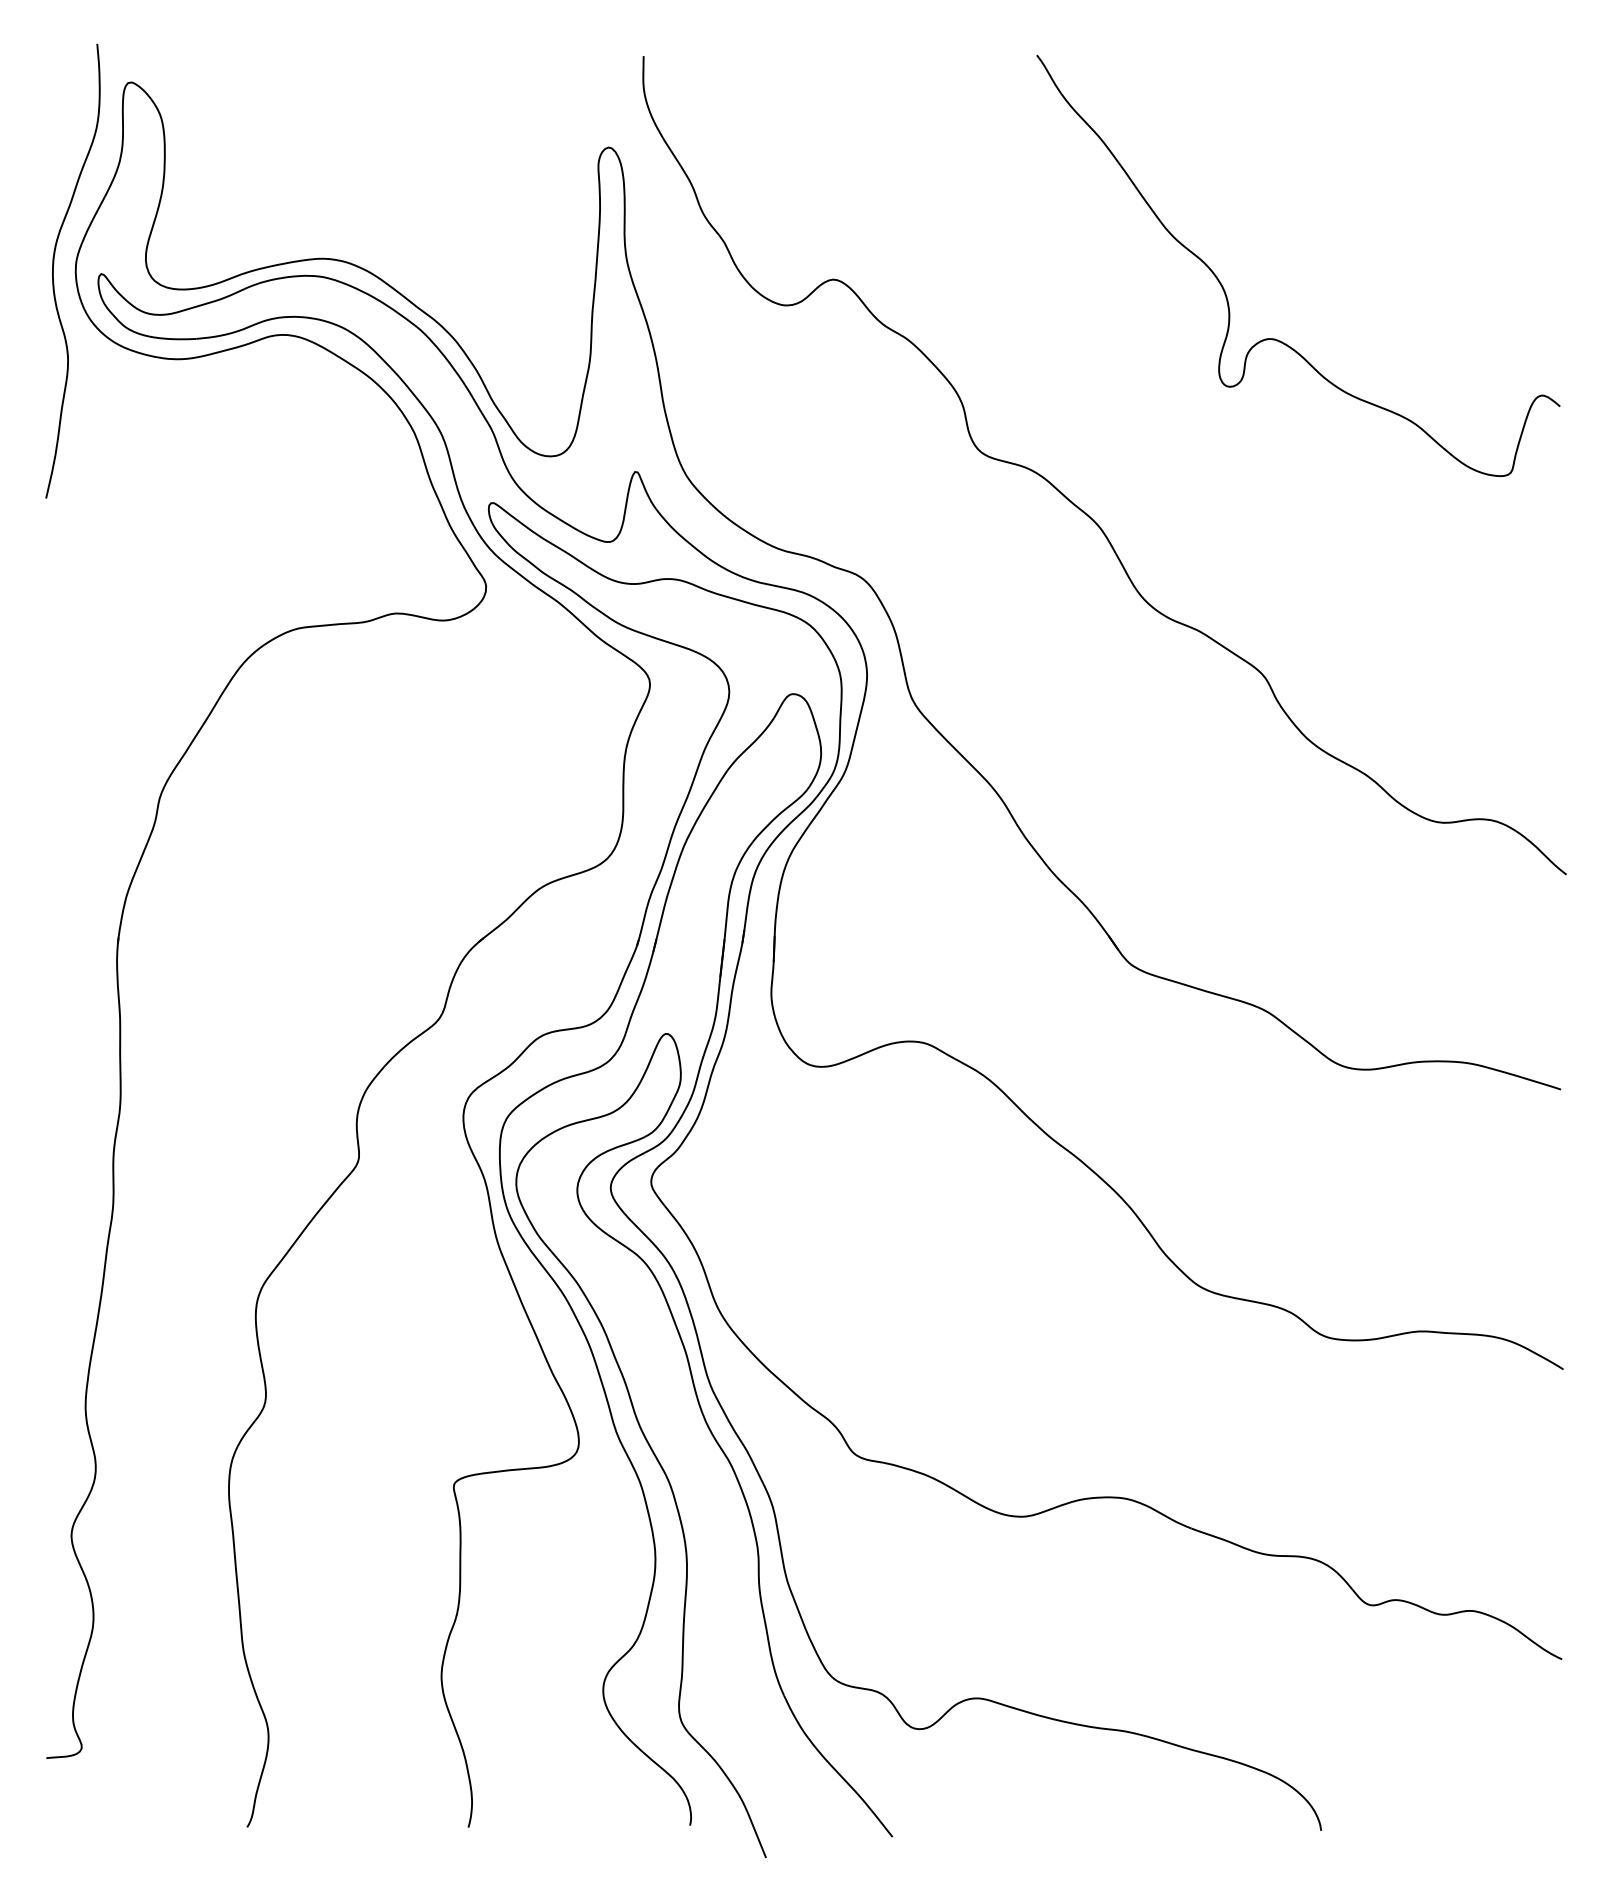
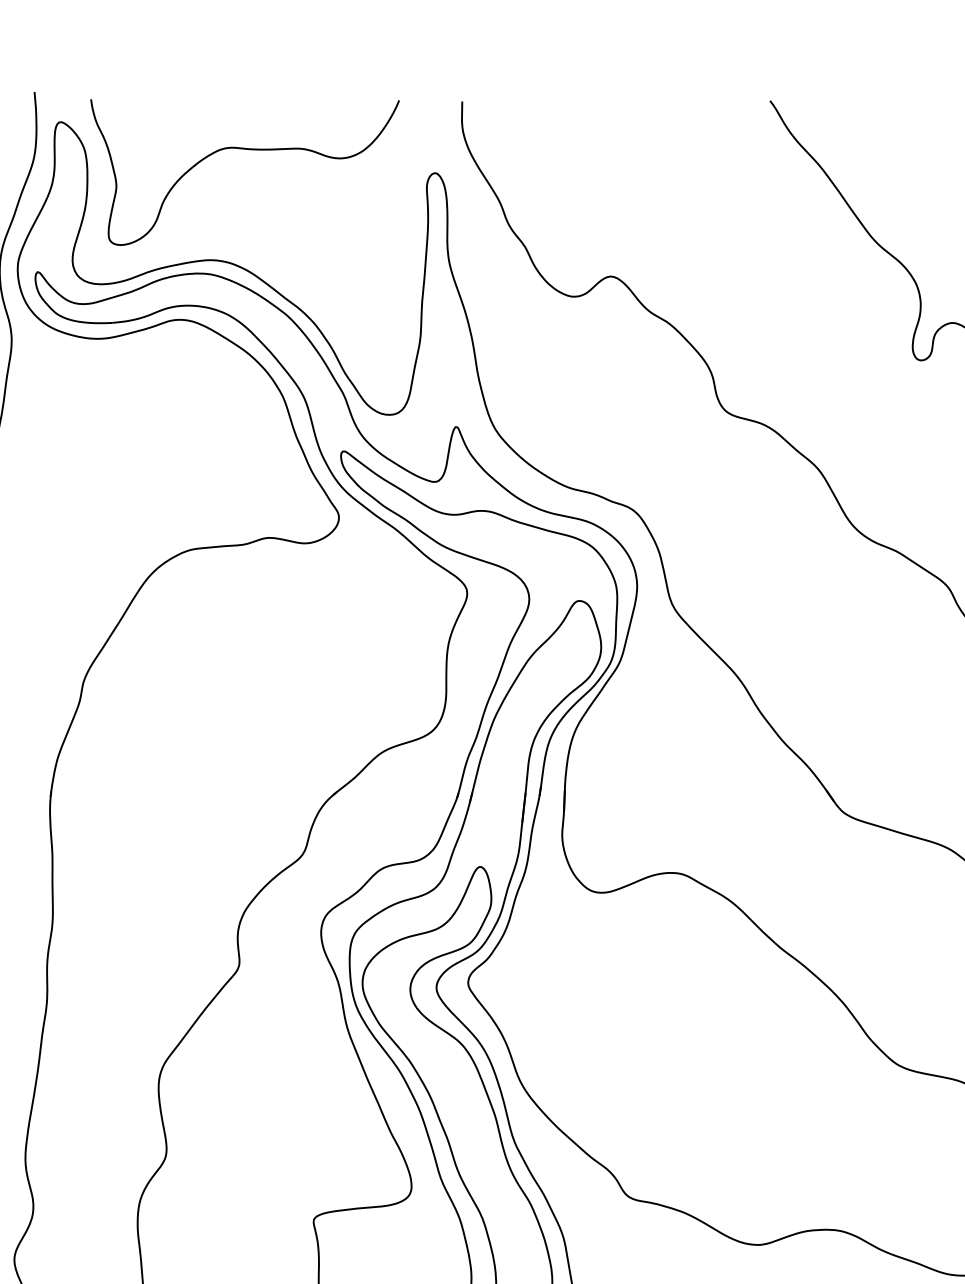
curve: (365, 117) -> (244, 149), added

